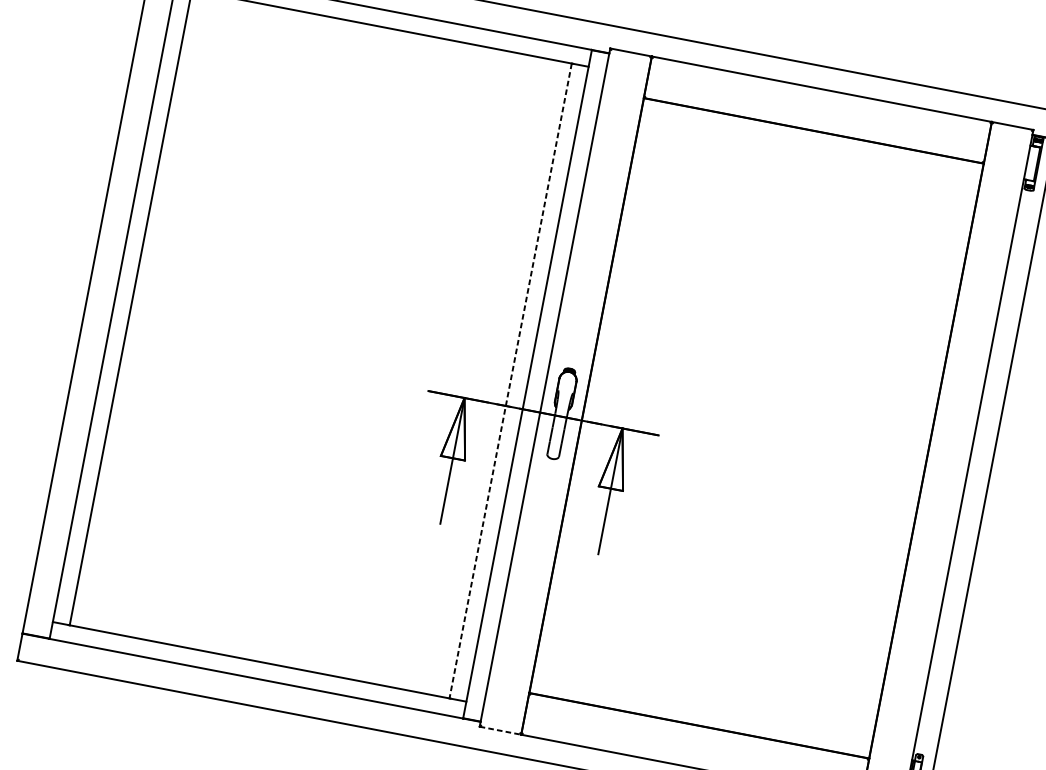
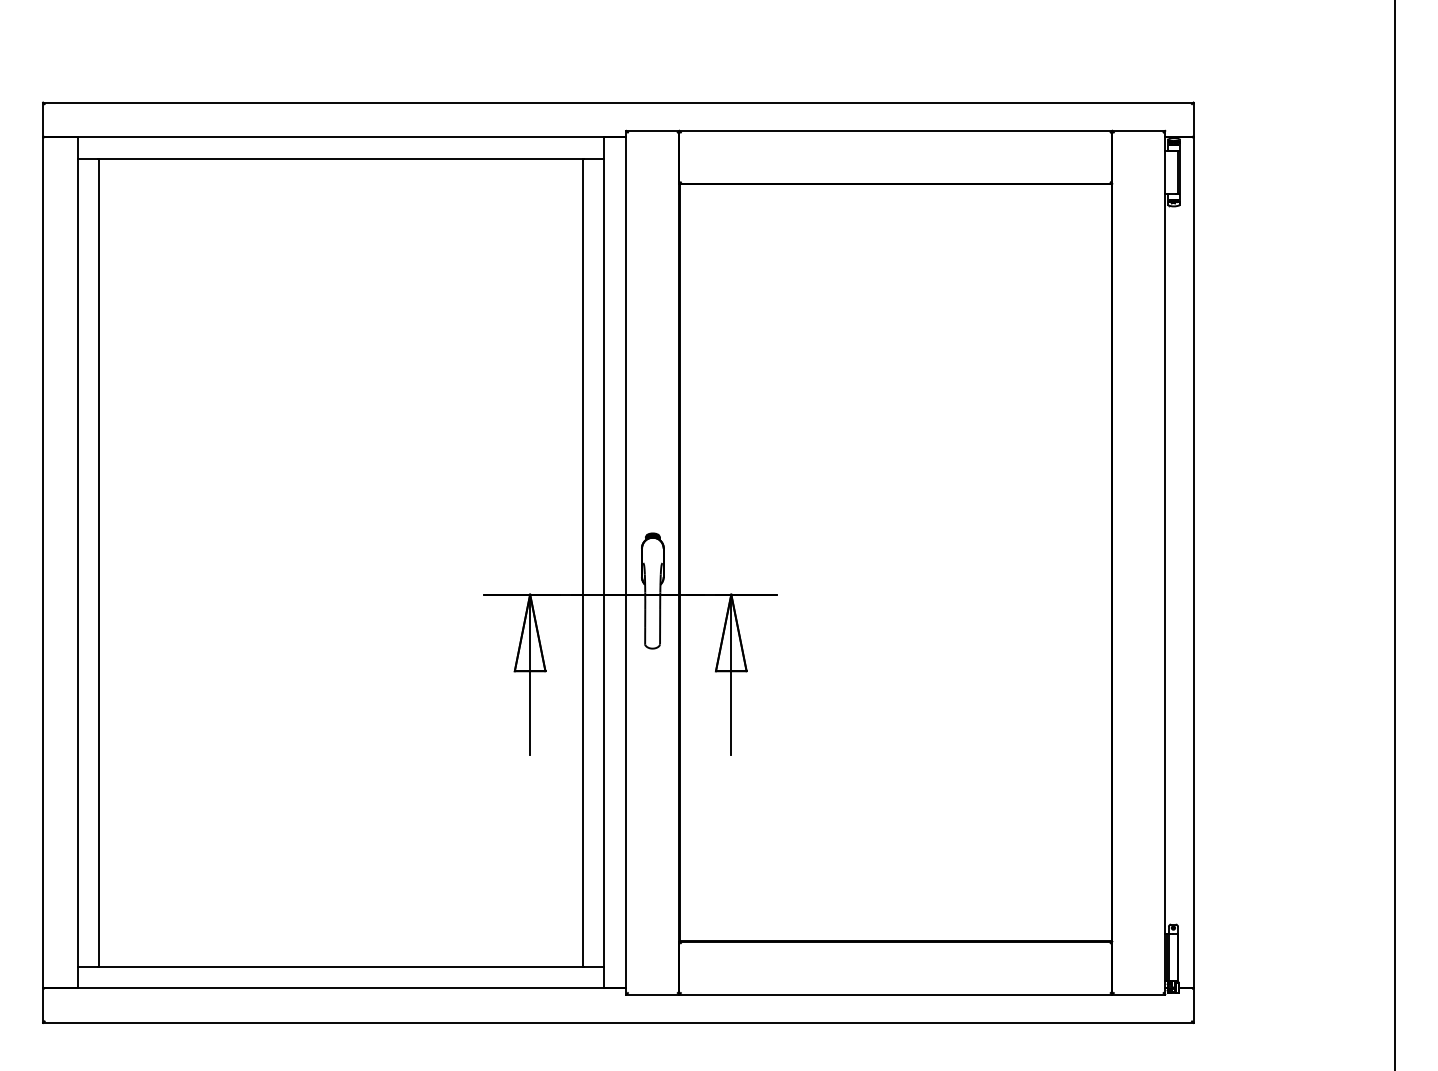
line: (510, 381) -> (582, 563), dashed -> solid
line: (500, 730) -> (653, 994), dashed -> solid

